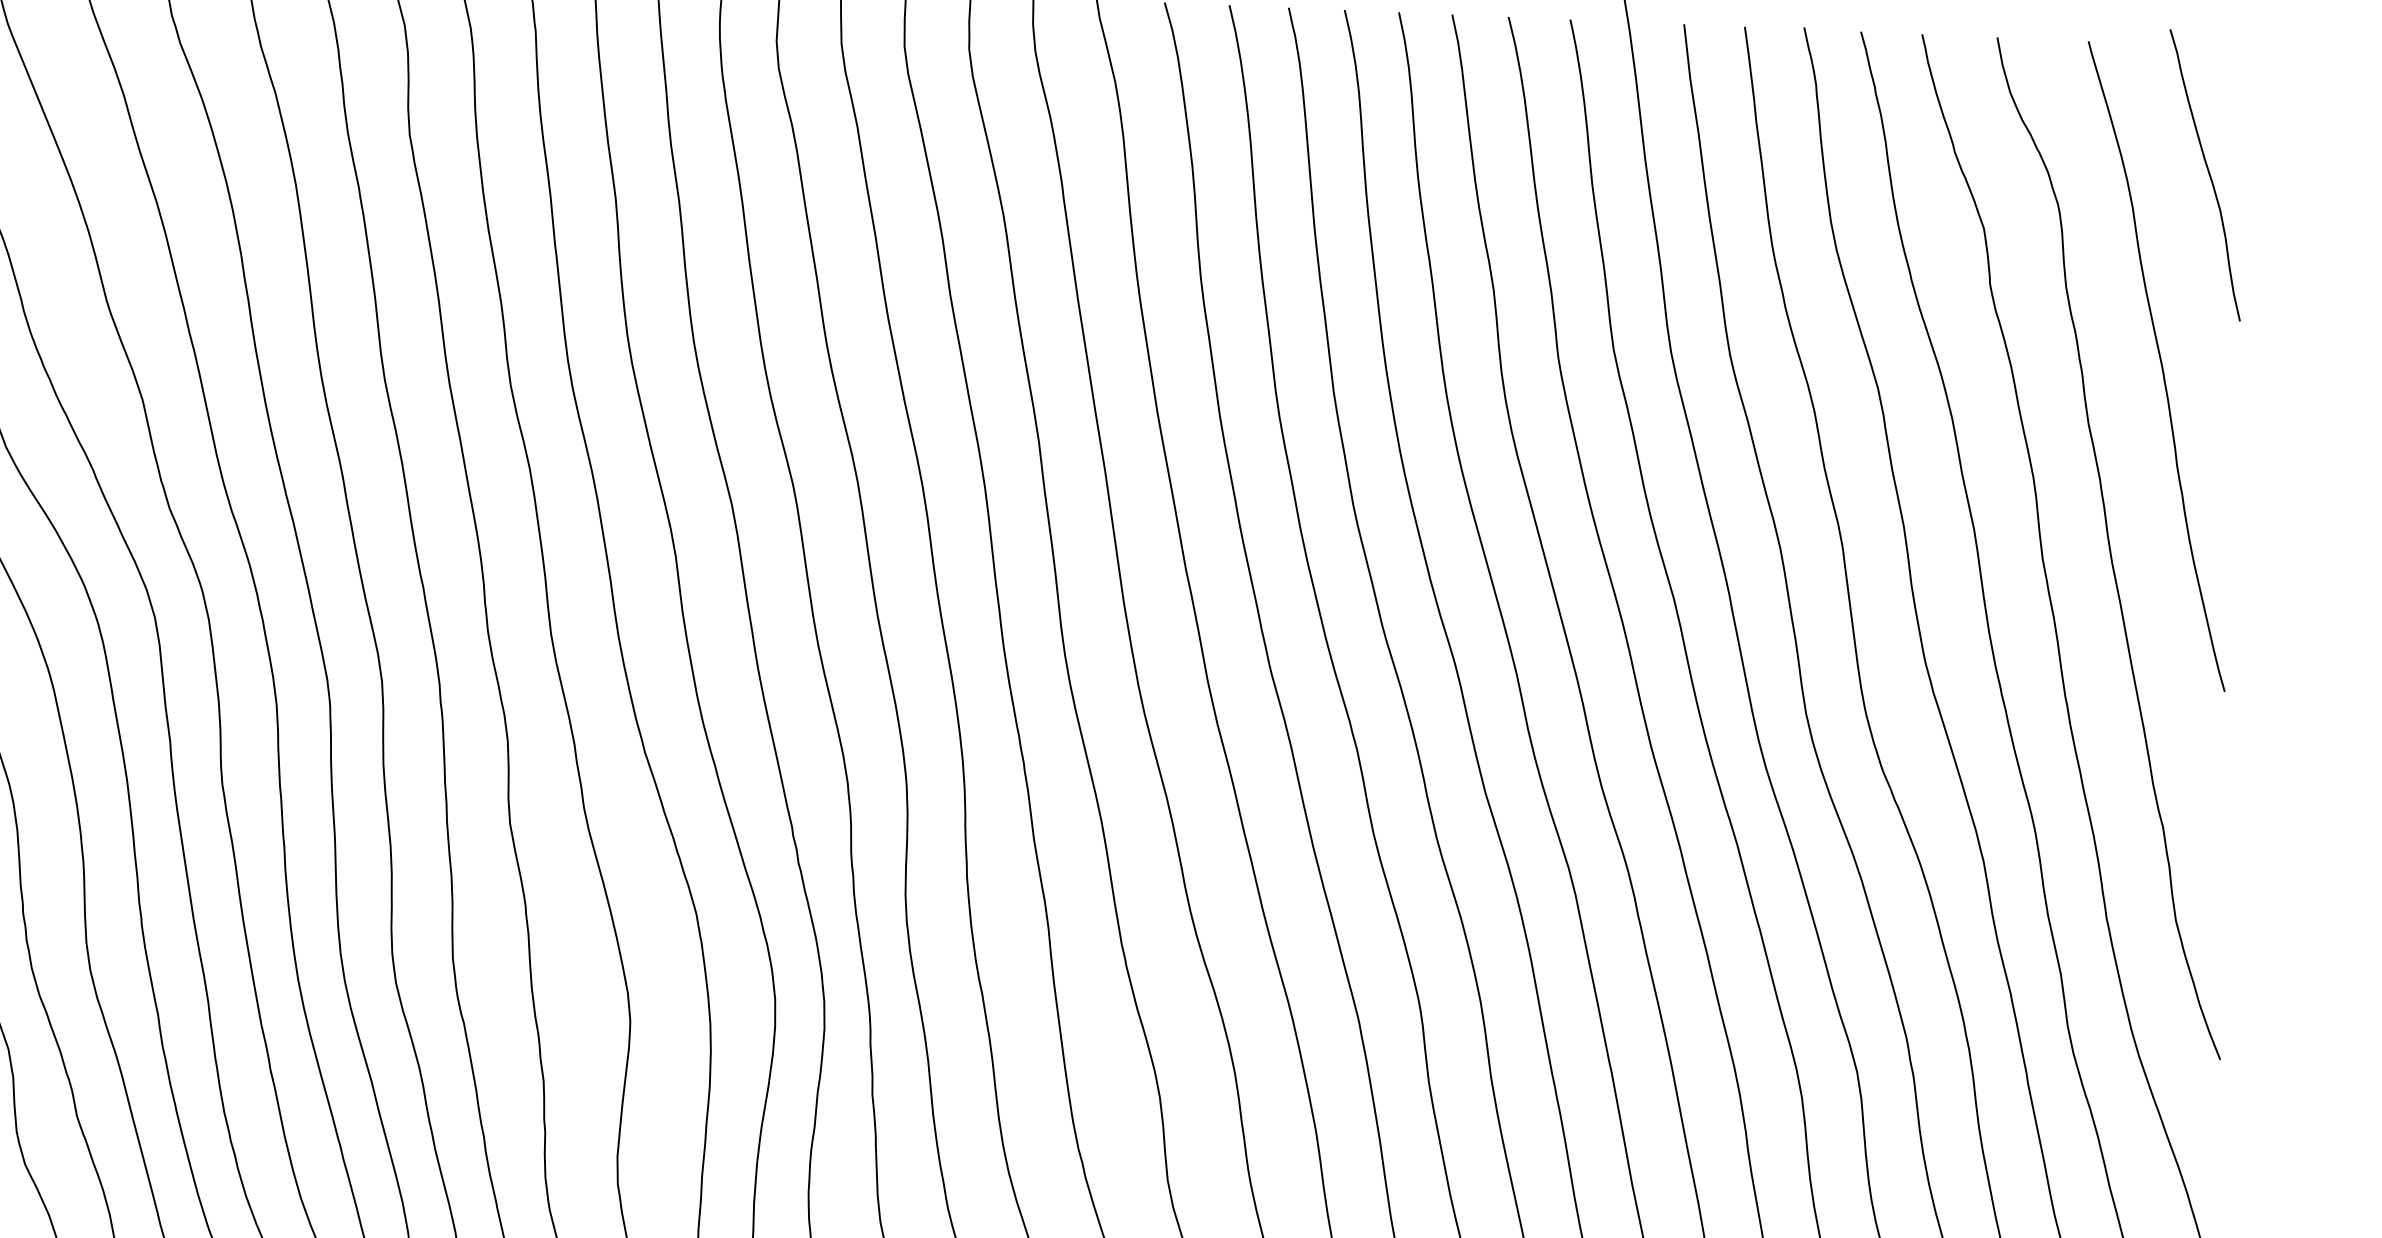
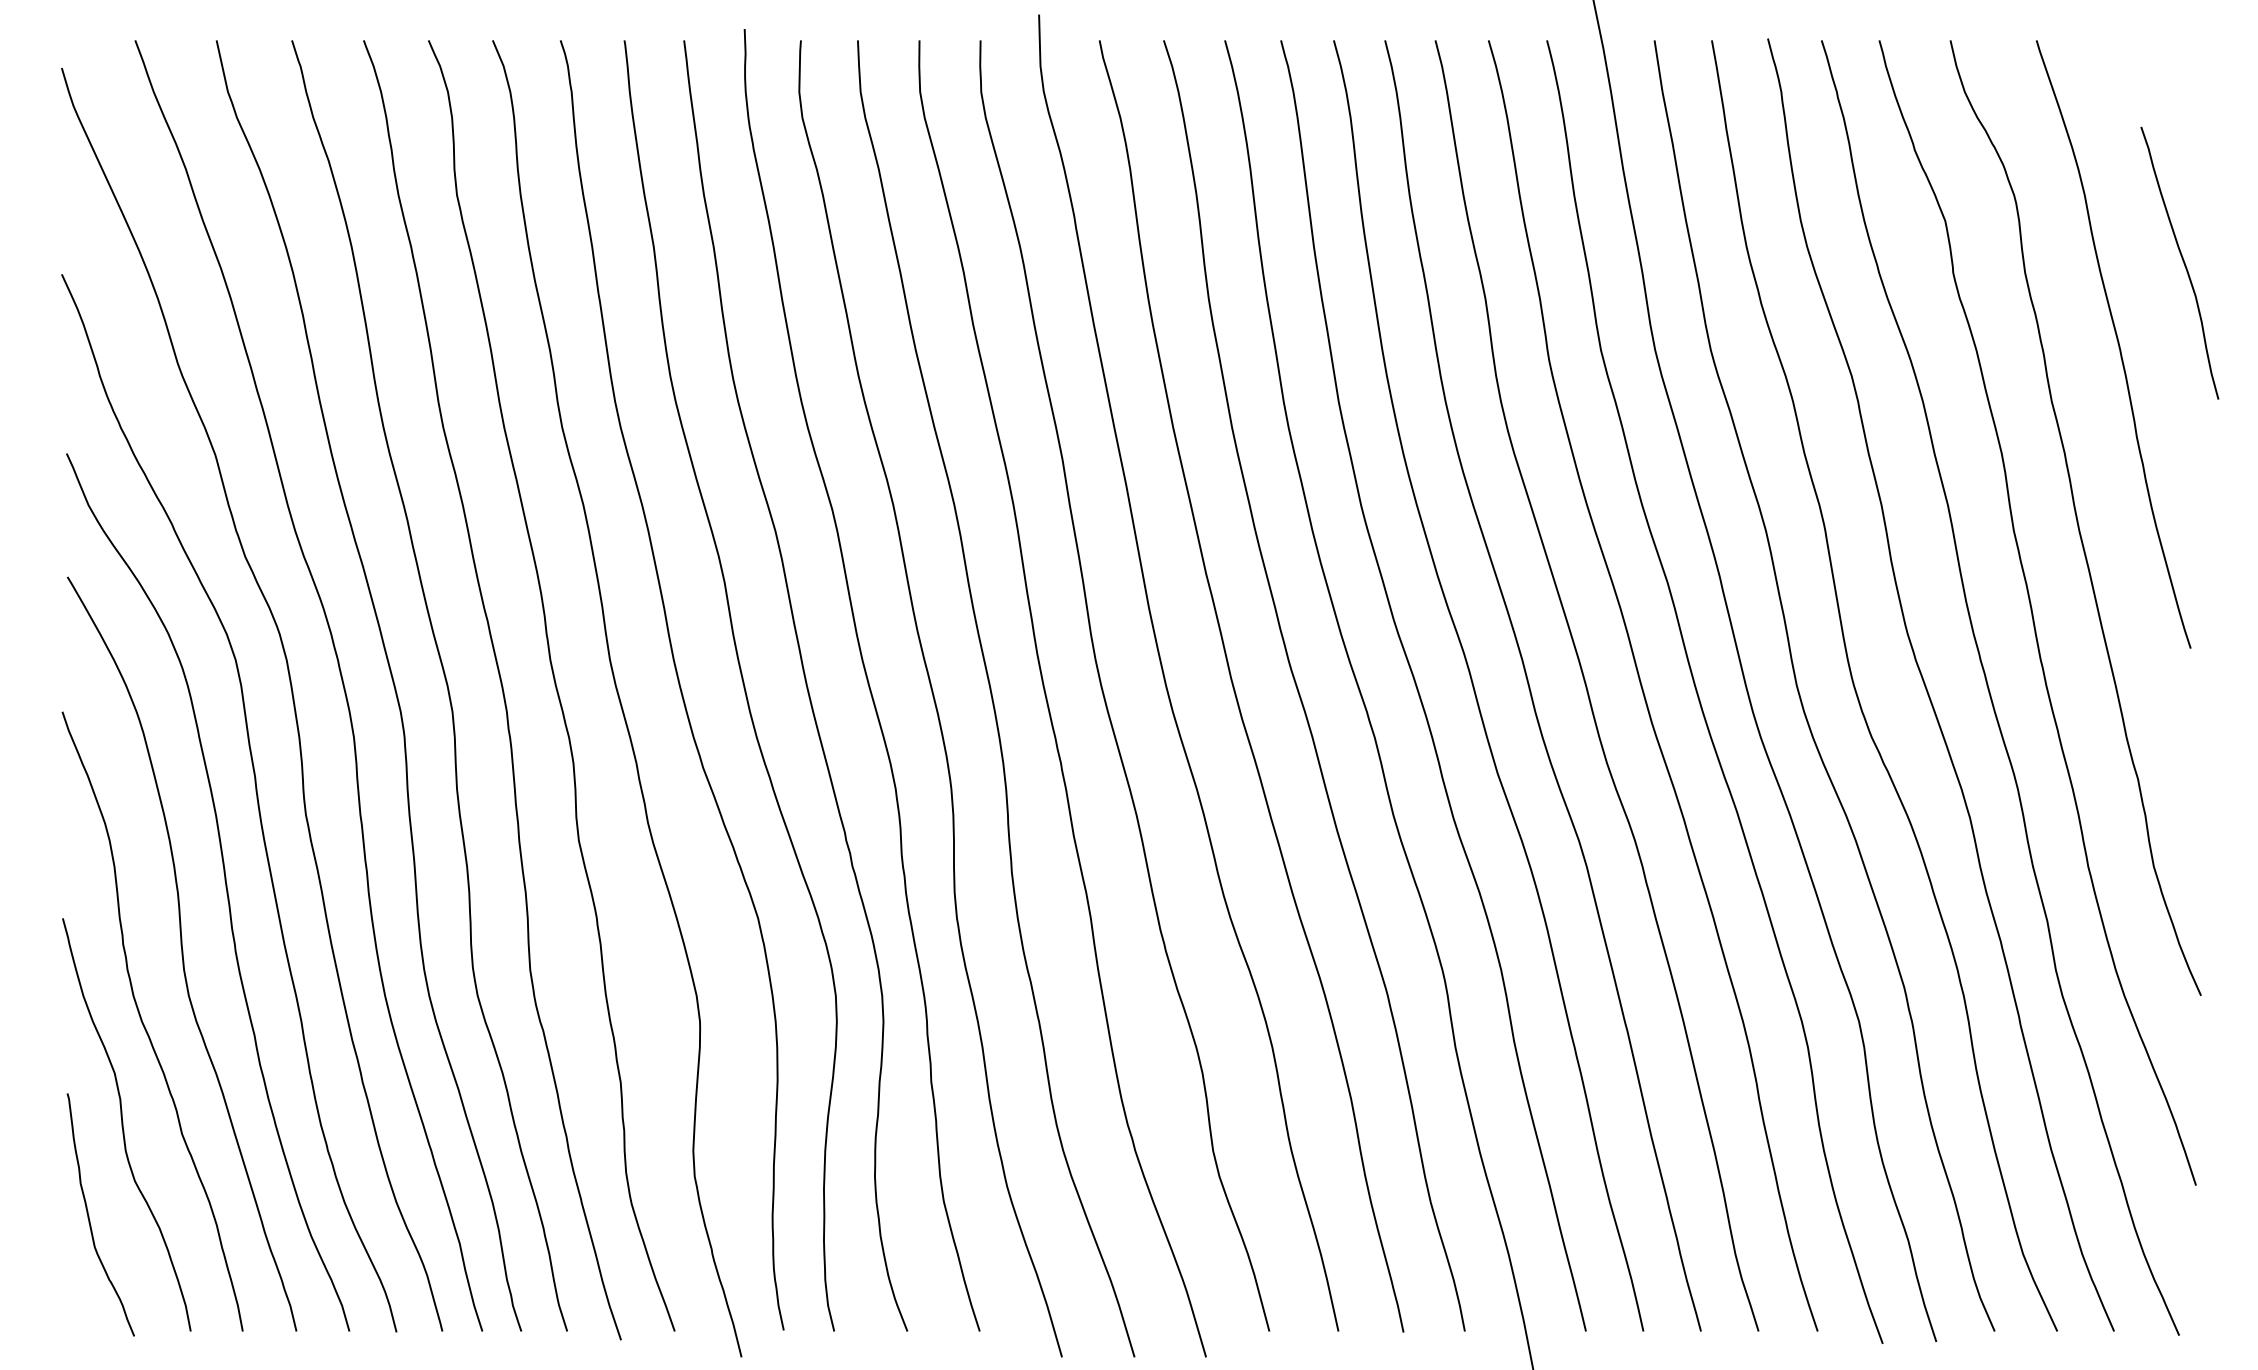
curve: (2208, 173) -> (2182, 261), moved

